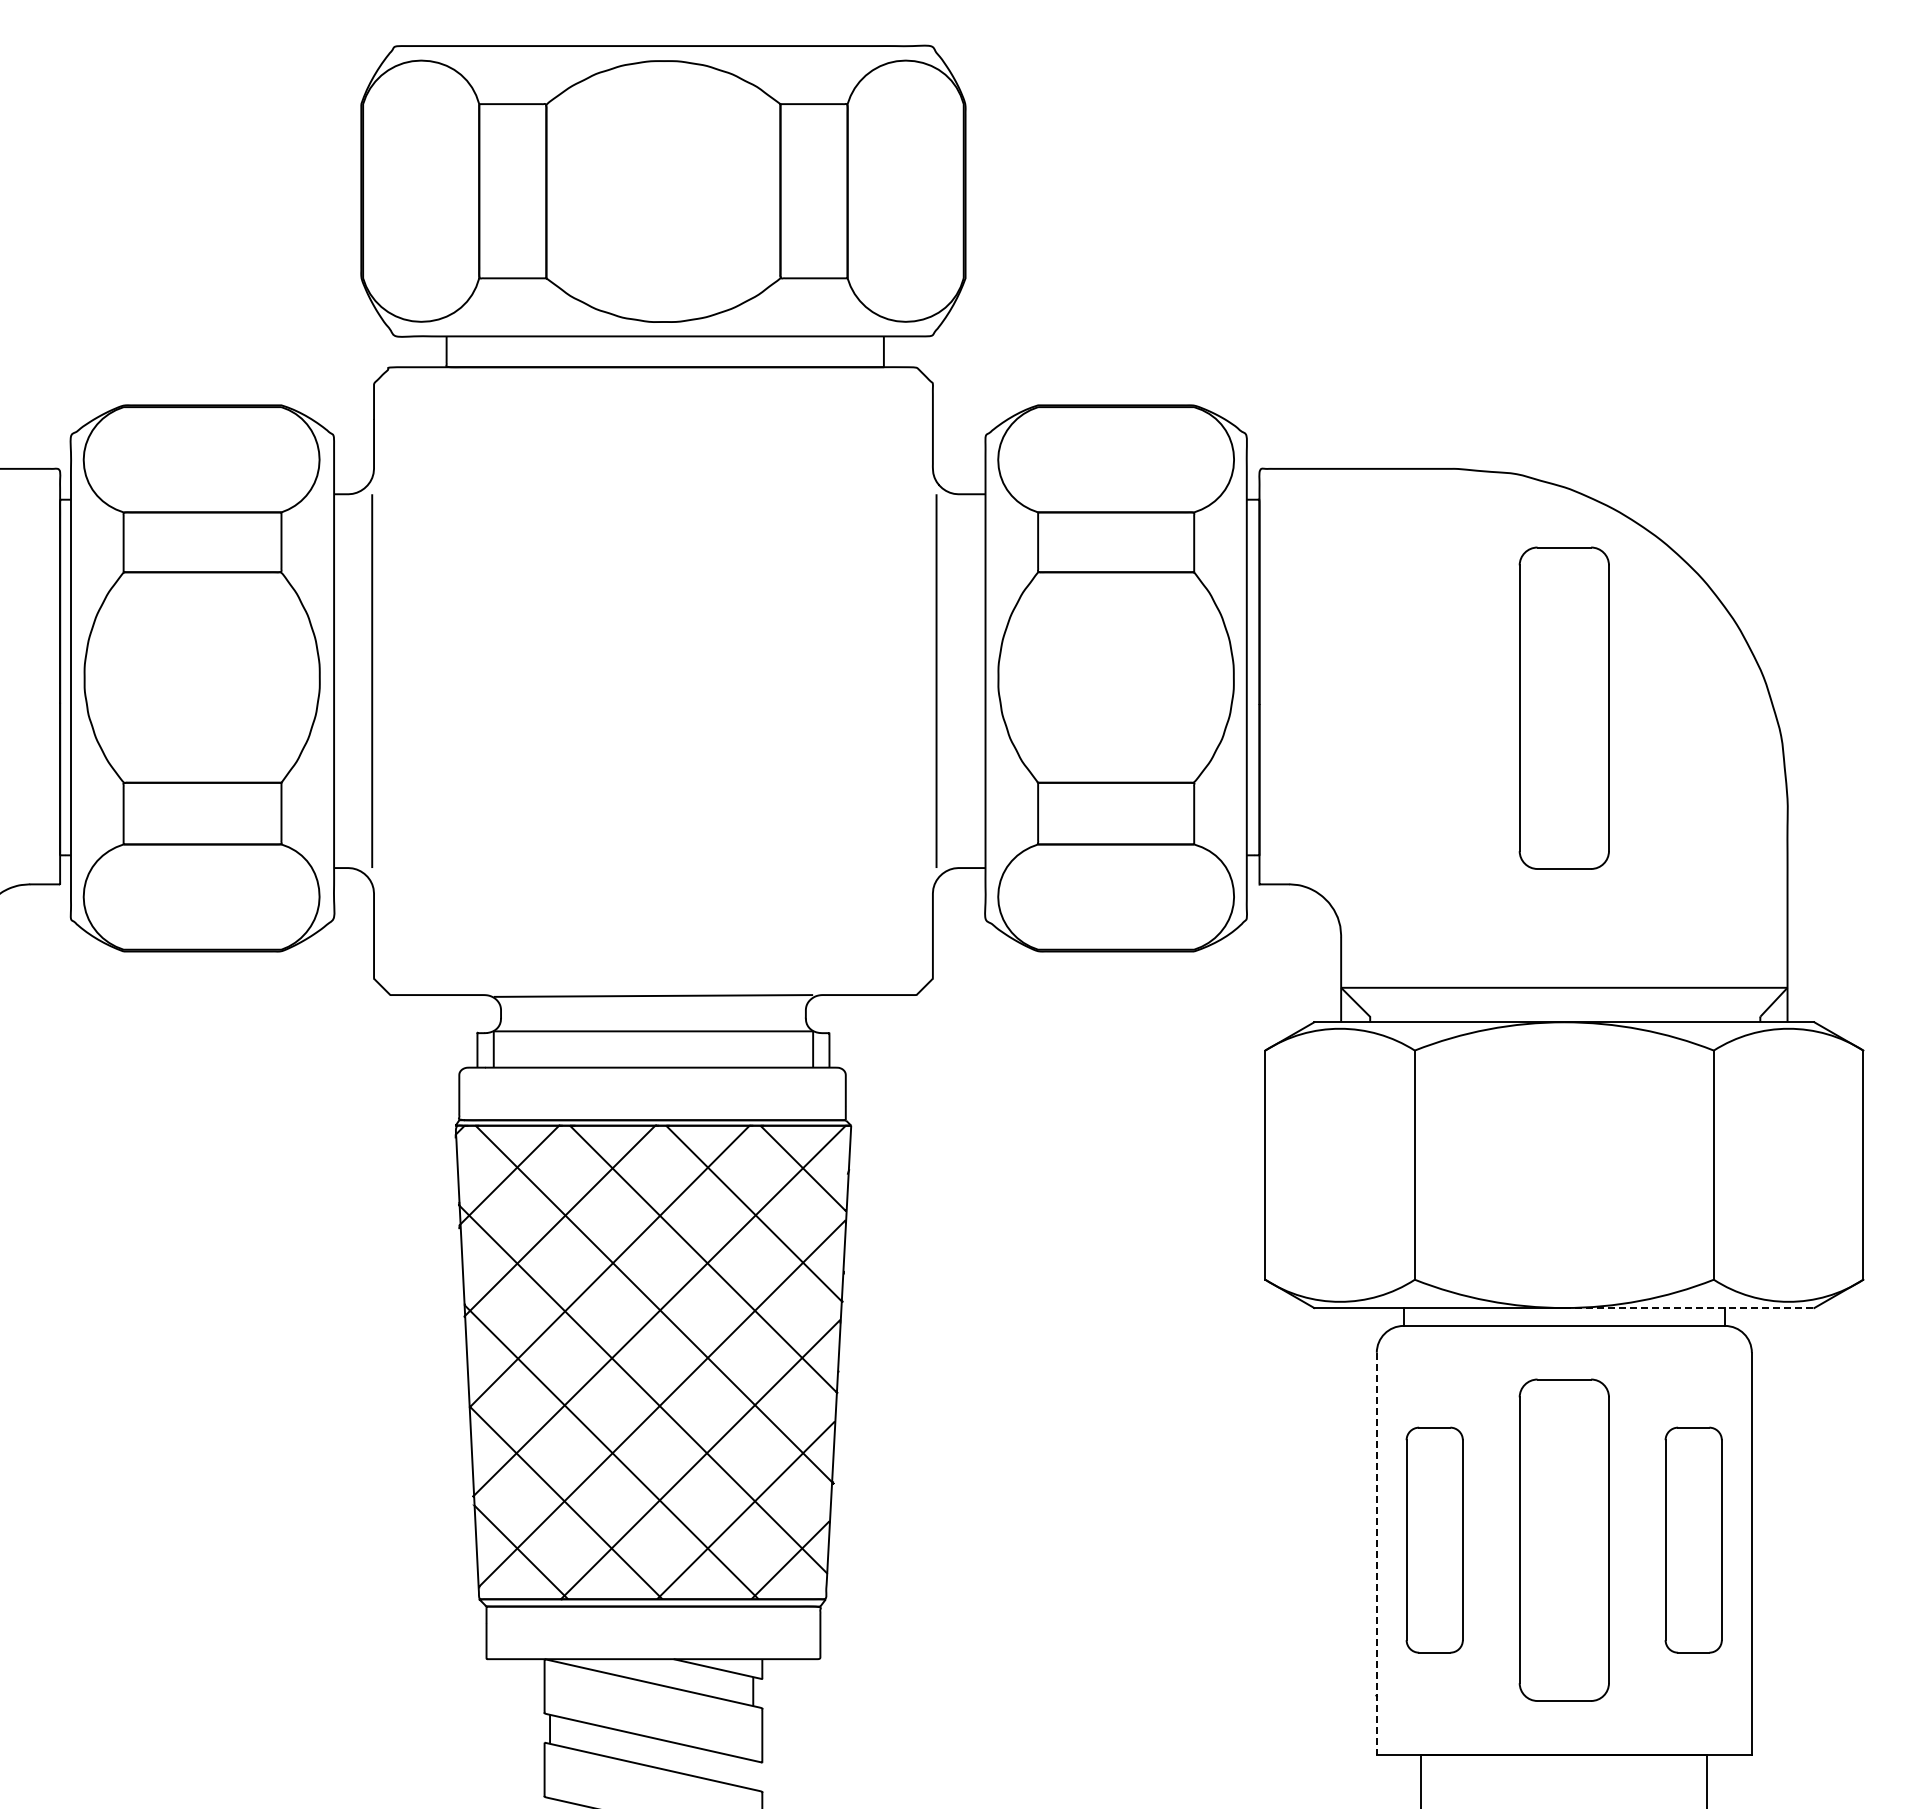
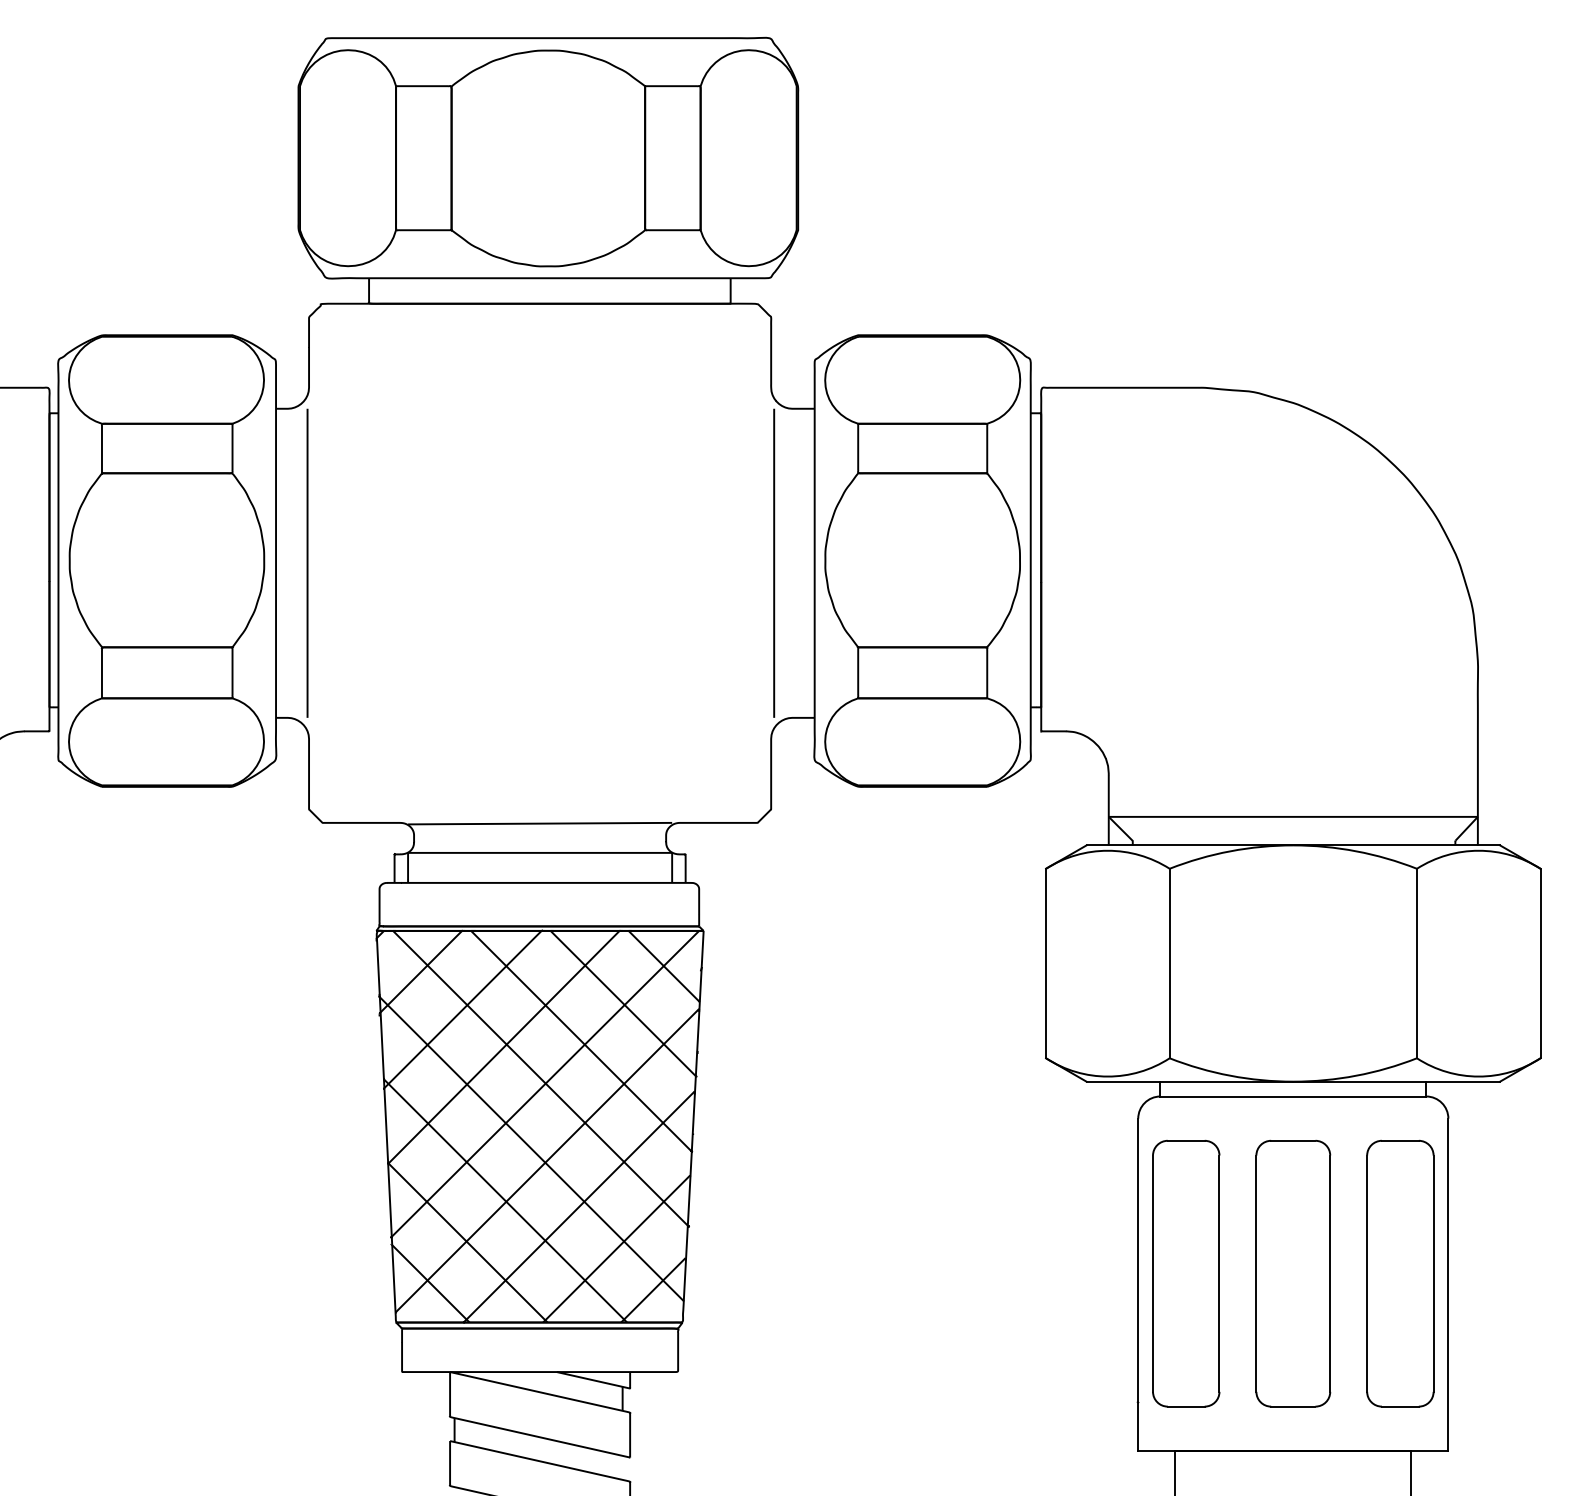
part: (1563, 707) -> (1292, 585), removed
line: (1689, 1308) -> (1396, 1082), dashed -> solid
part: (1434, 1539) -> (1185, 1273), size x1.43
part: (1693, 1539) -> (1400, 1273), size x1.43
line: (1376, 1553) -> (1137, 1284), dashed -> solid

